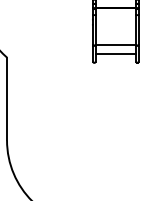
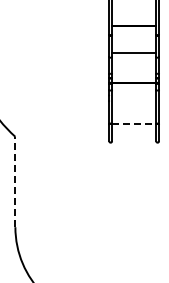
line: (116, 45) -> (134, 123), solid -> dashed
line: (116, 54) -> (134, 133), removed
line: (7, 98) -> (15, 181), solid -> dashed

